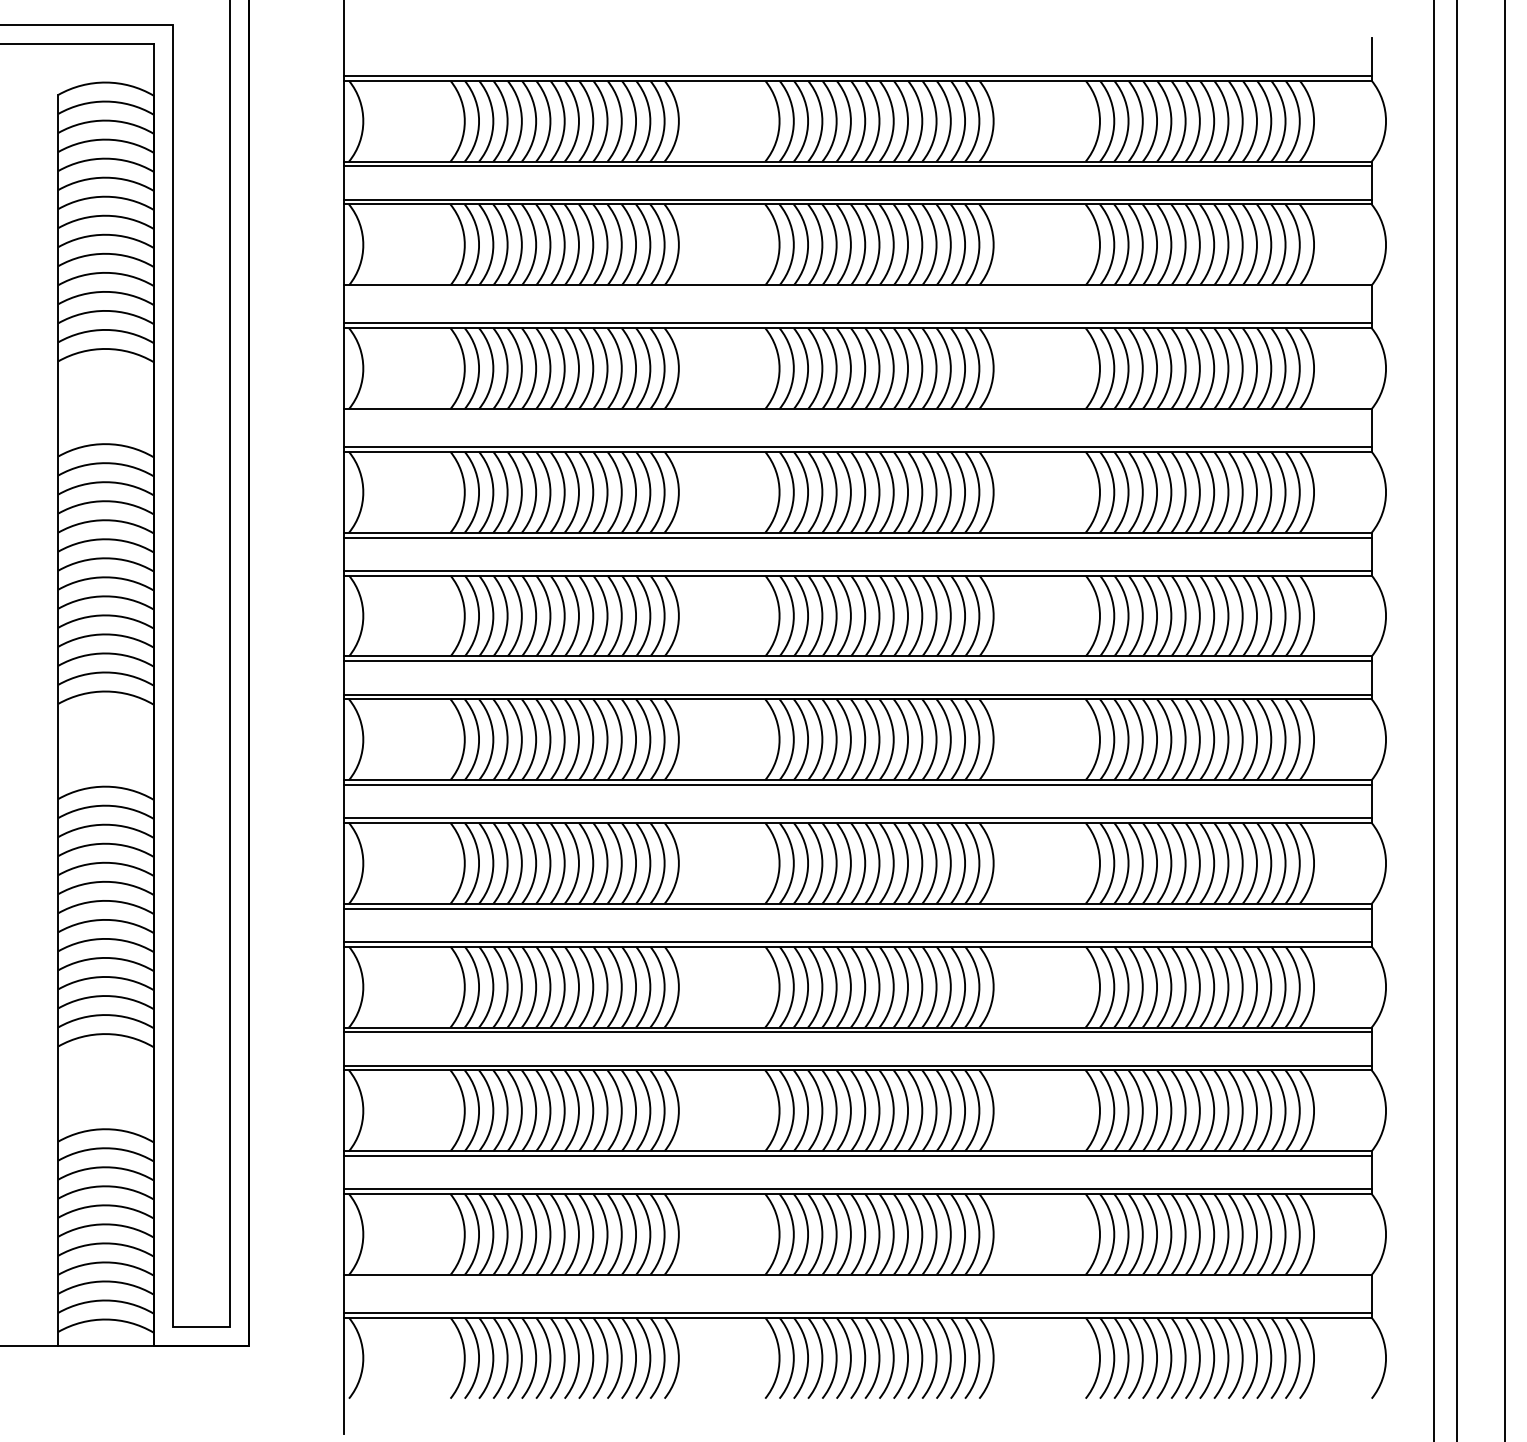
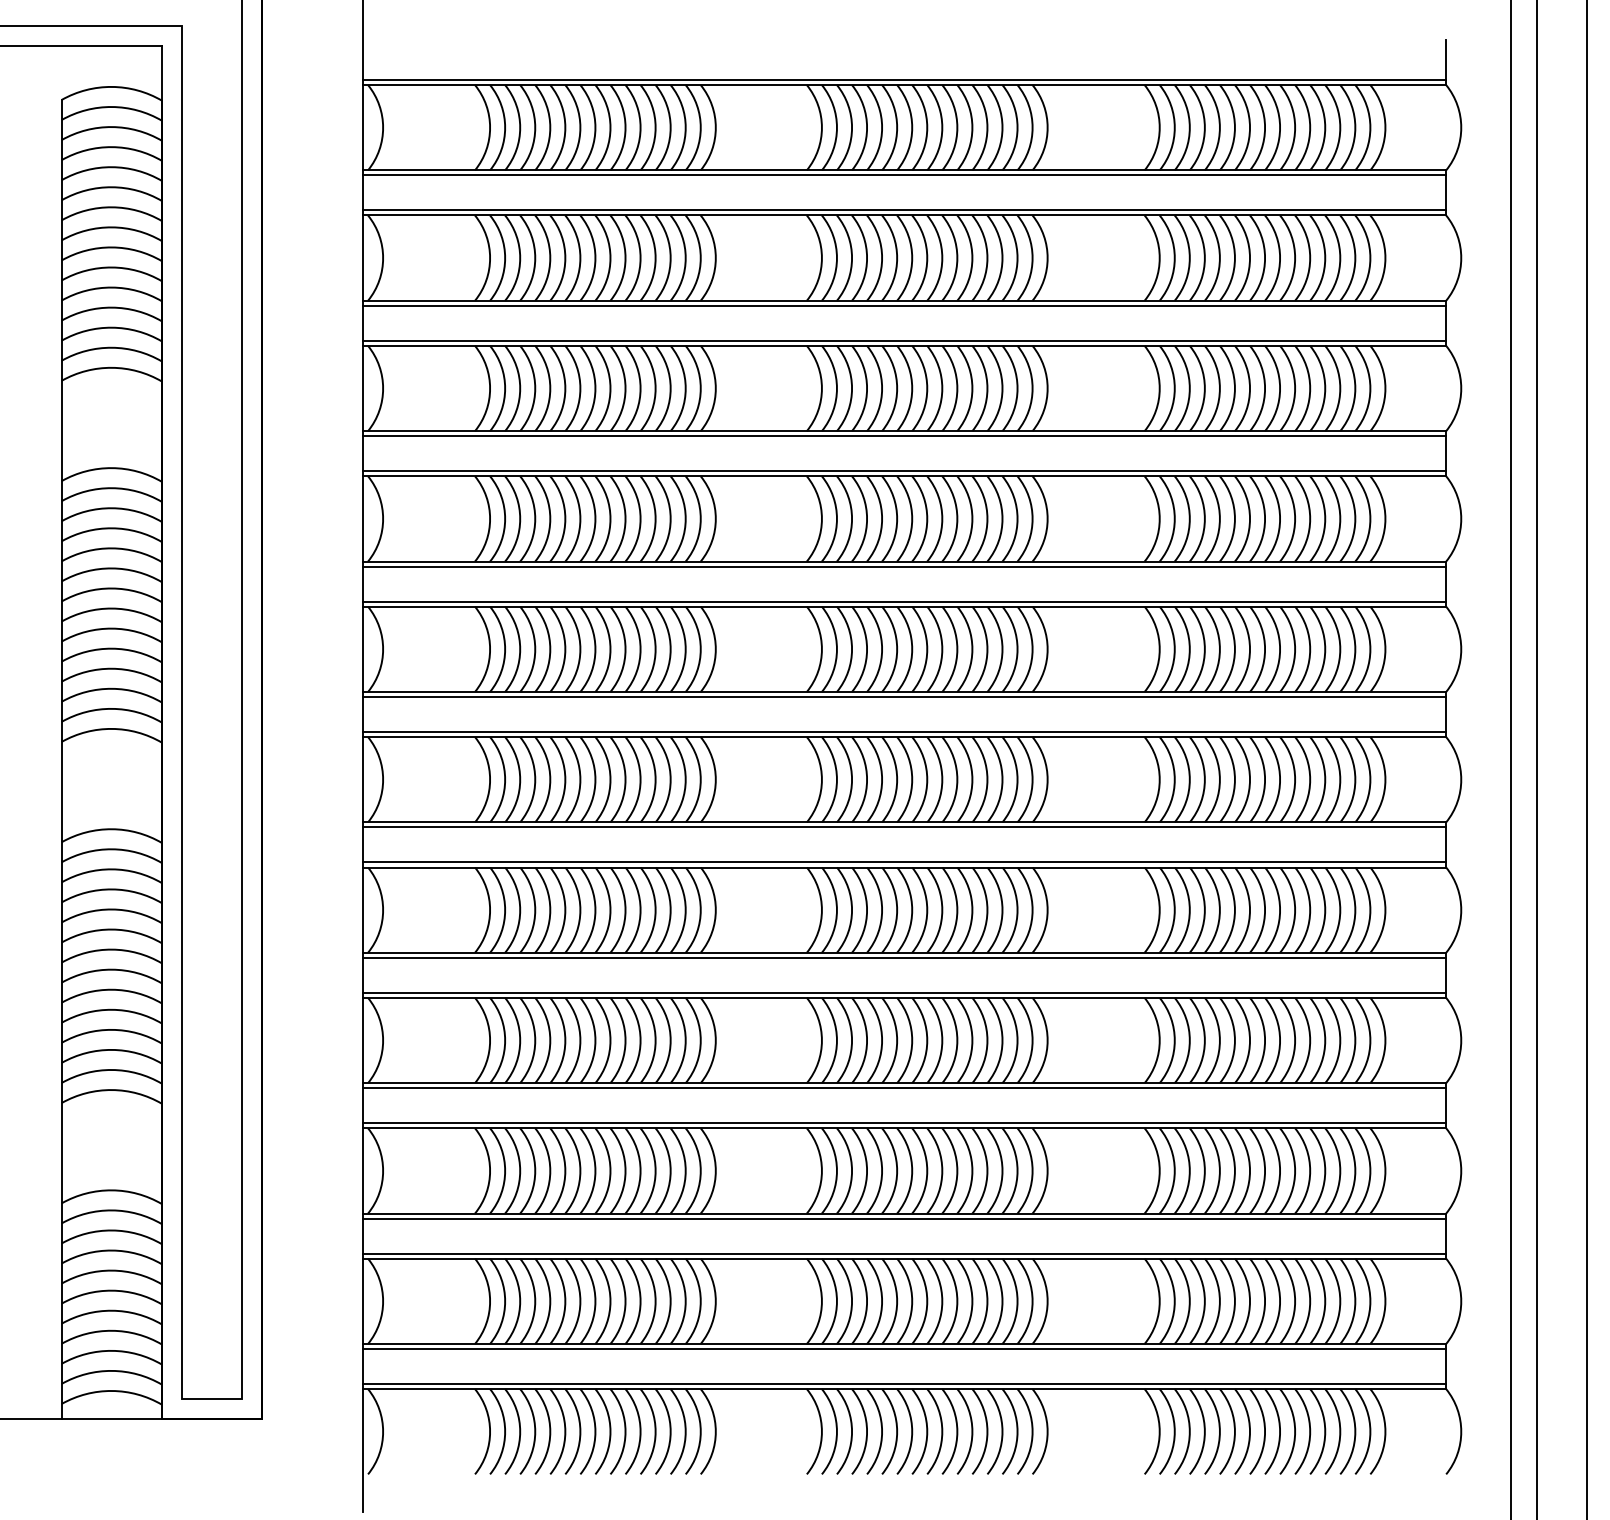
line: (857, 290) -> (904, 306), added
line: (857, 413) -> (904, 435), added
line: (857, 1279) -> (904, 1348), added

